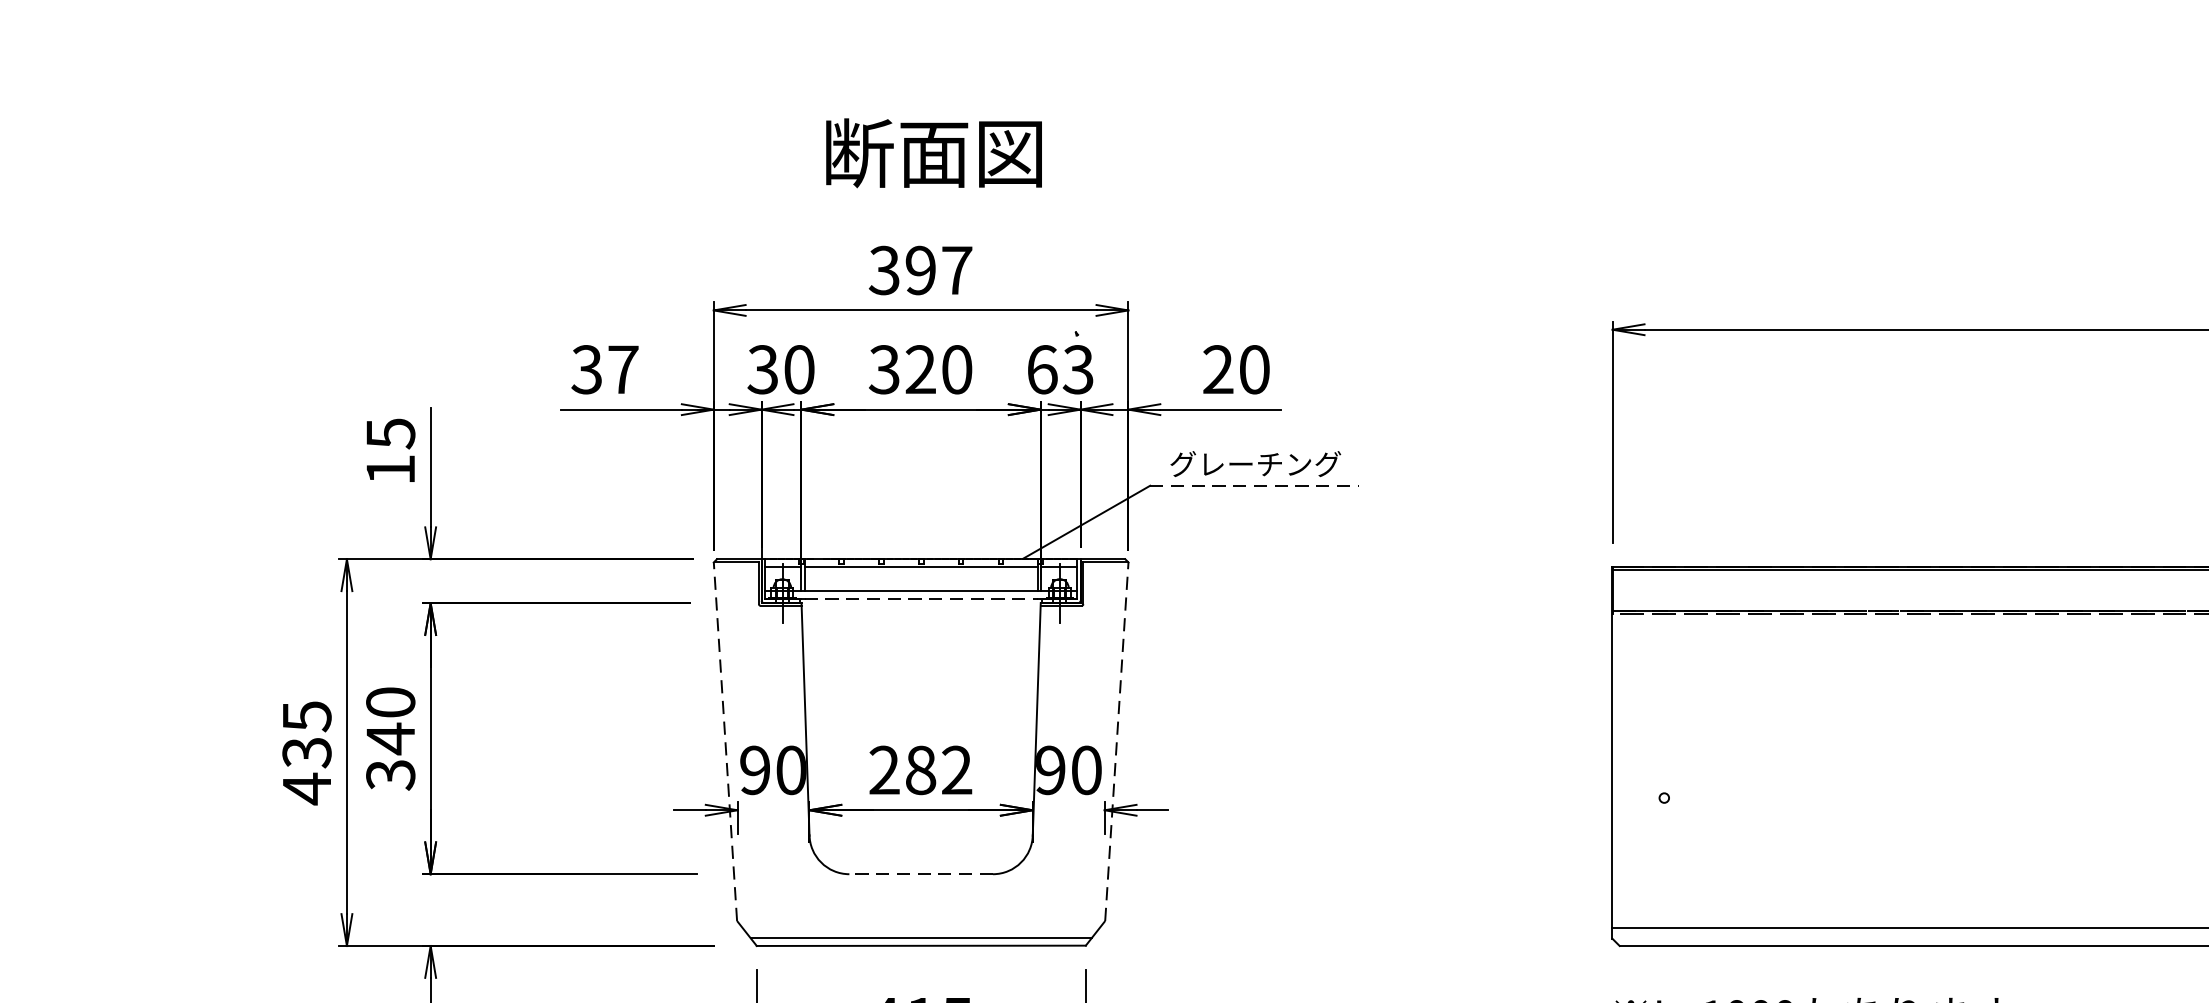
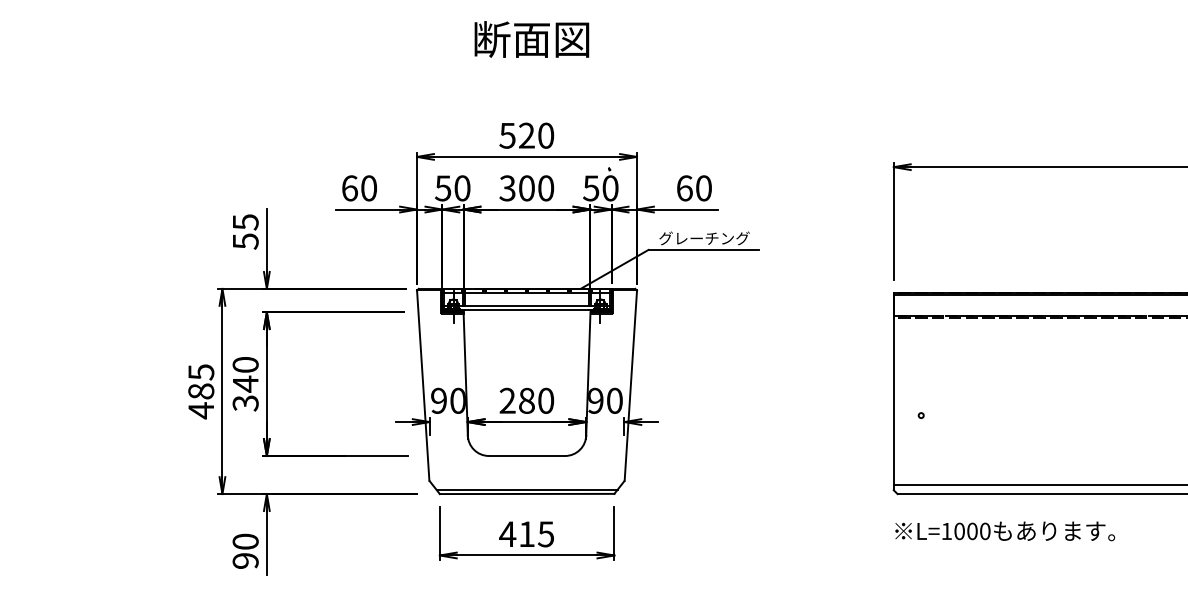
text: (933, 153) -> (531, 39), moved
text: (922, 270) -> (527, 135), 397 -> 520
text: (763, 368) -> (443, 187), 30 -> 50
text: (605, 369) -> (359, 188), 37 -> 60
text: (920, 369) -> (526, 188), 320 -> 300
text: (1059, 369) -> (600, 188), 63 -> 50
text: (1217, 369) -> (684, 188), 20 -> 60
text: (390, 469) -> (245, 241), 15 -> 55
line: (1255, 484) -> (704, 249), dashed -> solid
line: (922, 599) -> (527, 310), dashed -> solid
line: (725, 741) -> (423, 385), dashed -> solid
line: (1116, 741) -> (630, 385), dashed -> solid
text: (307, 752) -> (201, 391), 435 -> 485
text: (957, 769) -> (546, 400), 282 -> 280
line: (920, 873) -> (526, 455), dashed -> solid

